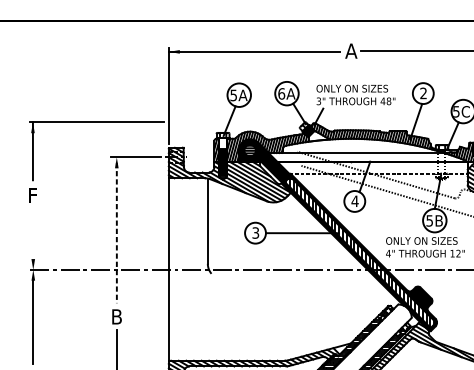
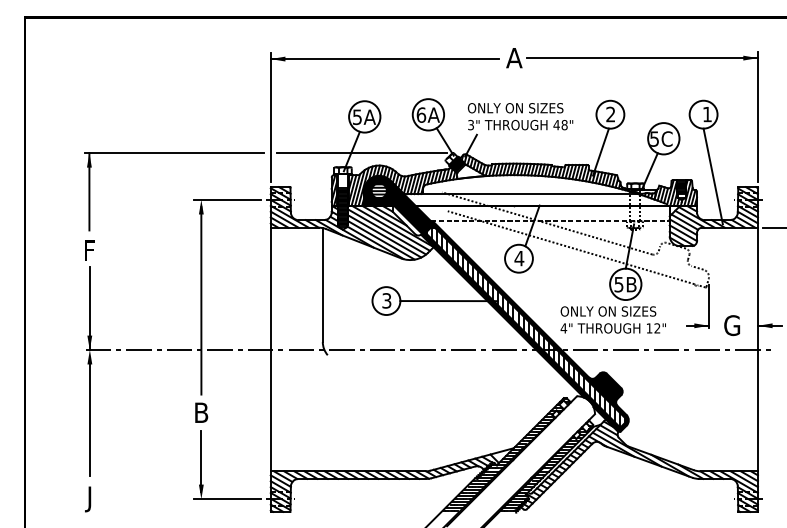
line: (236, 121) -> (361, 152), added
line: (116, 232) -> (201, 300), dashed -> solid
line: (33, 238) -> (89, 307), added

